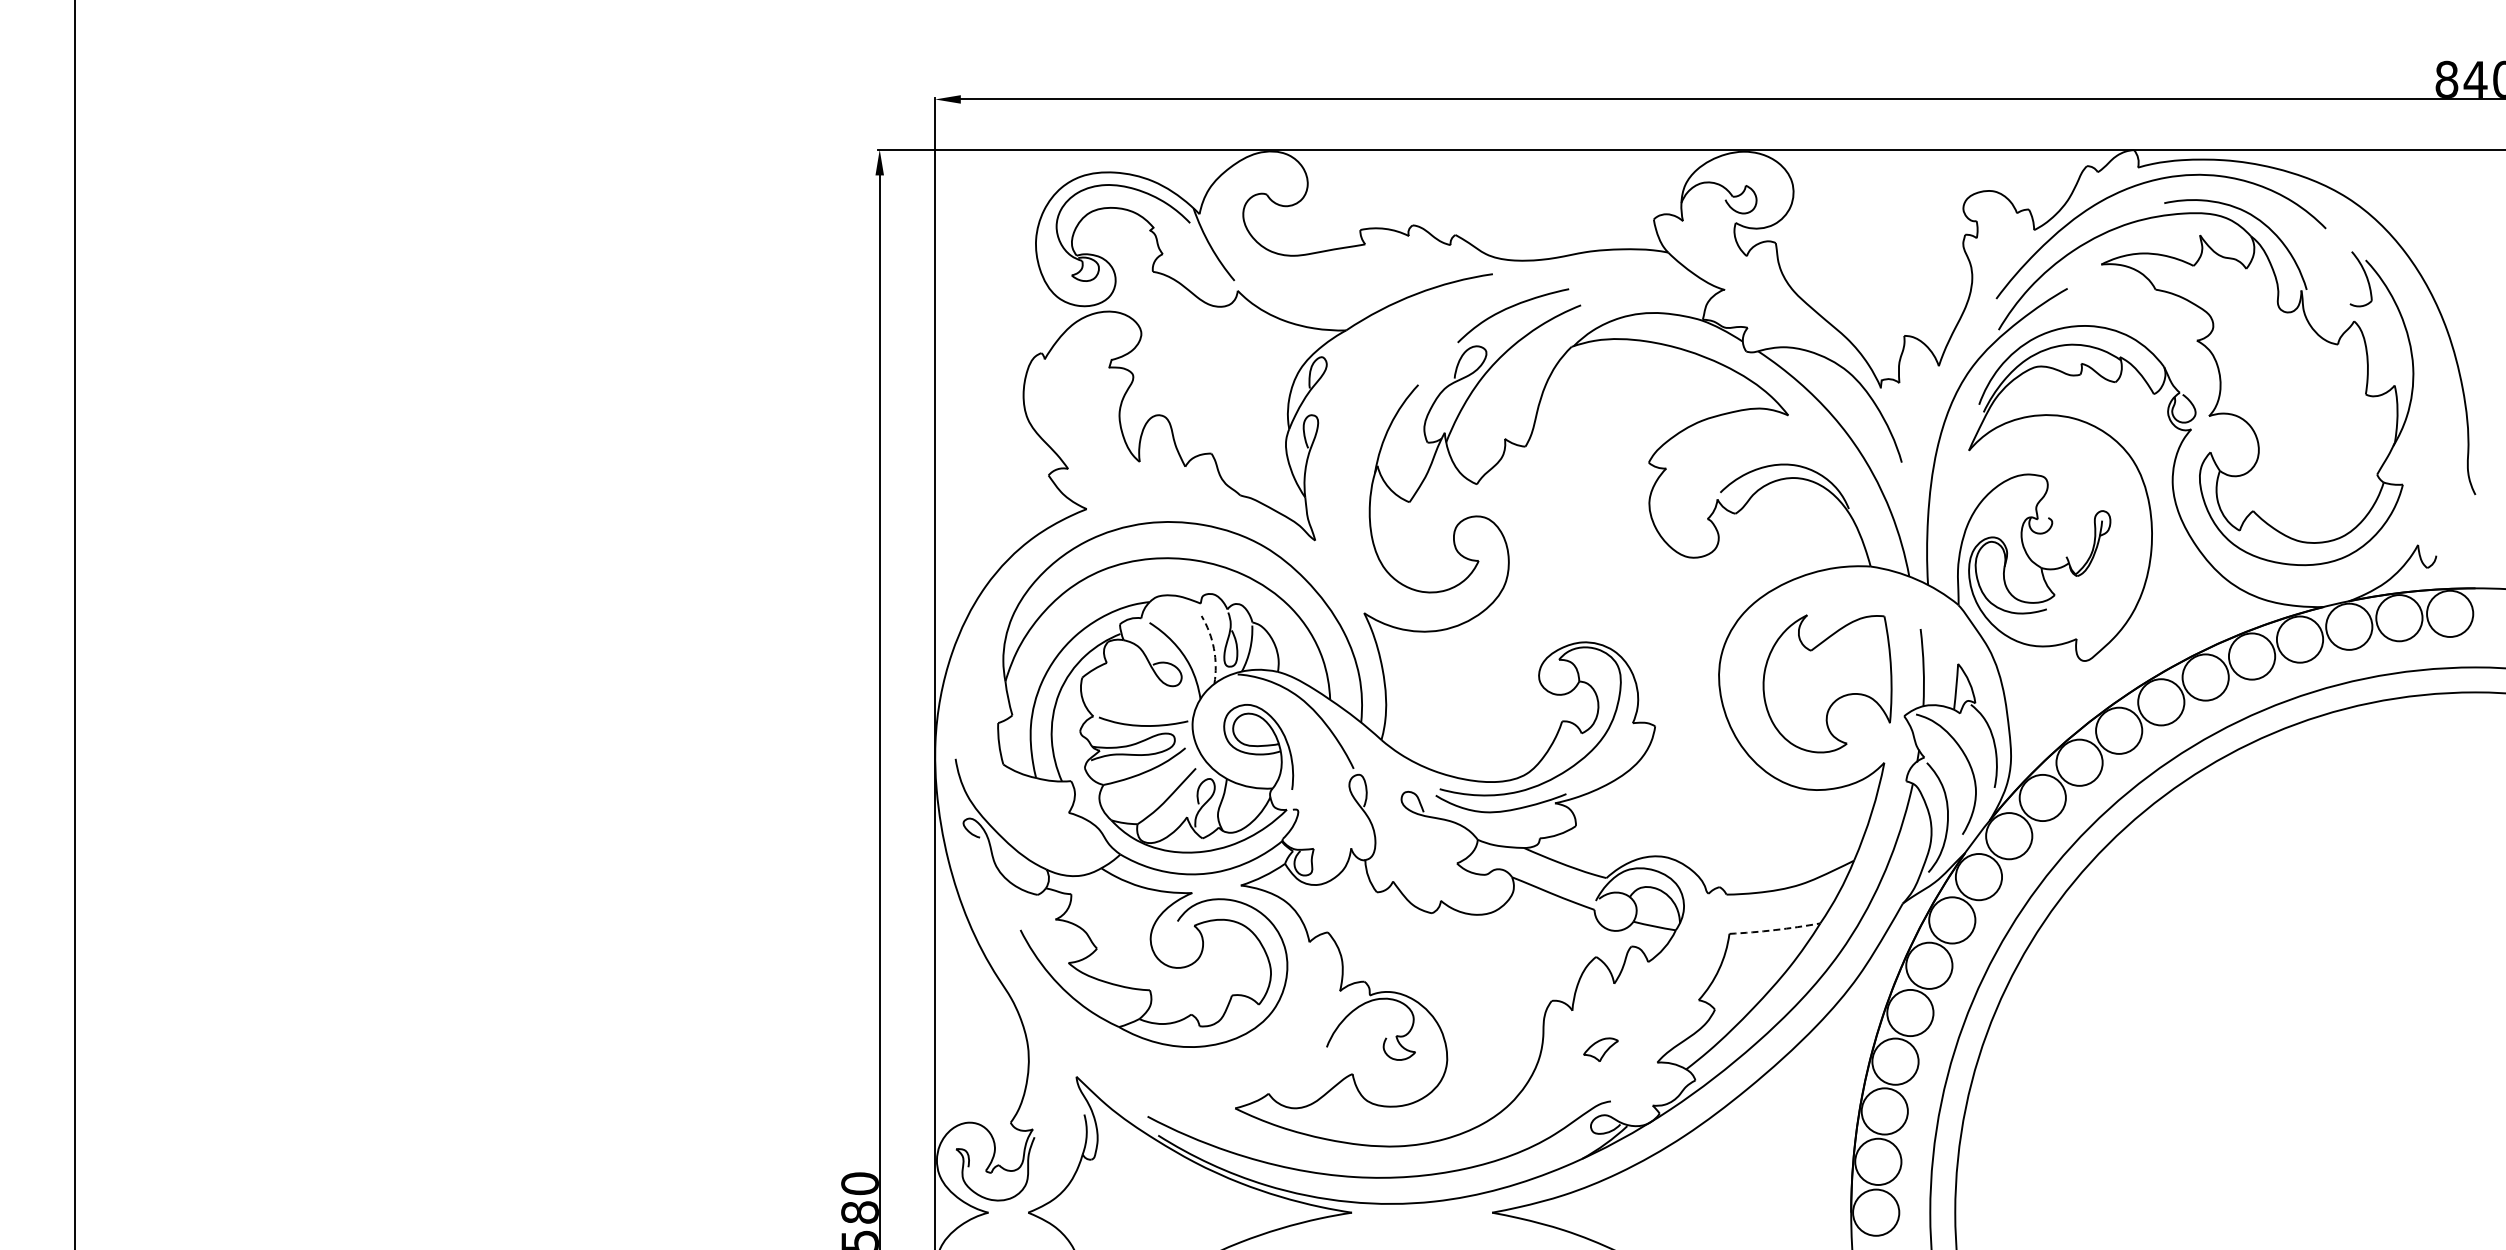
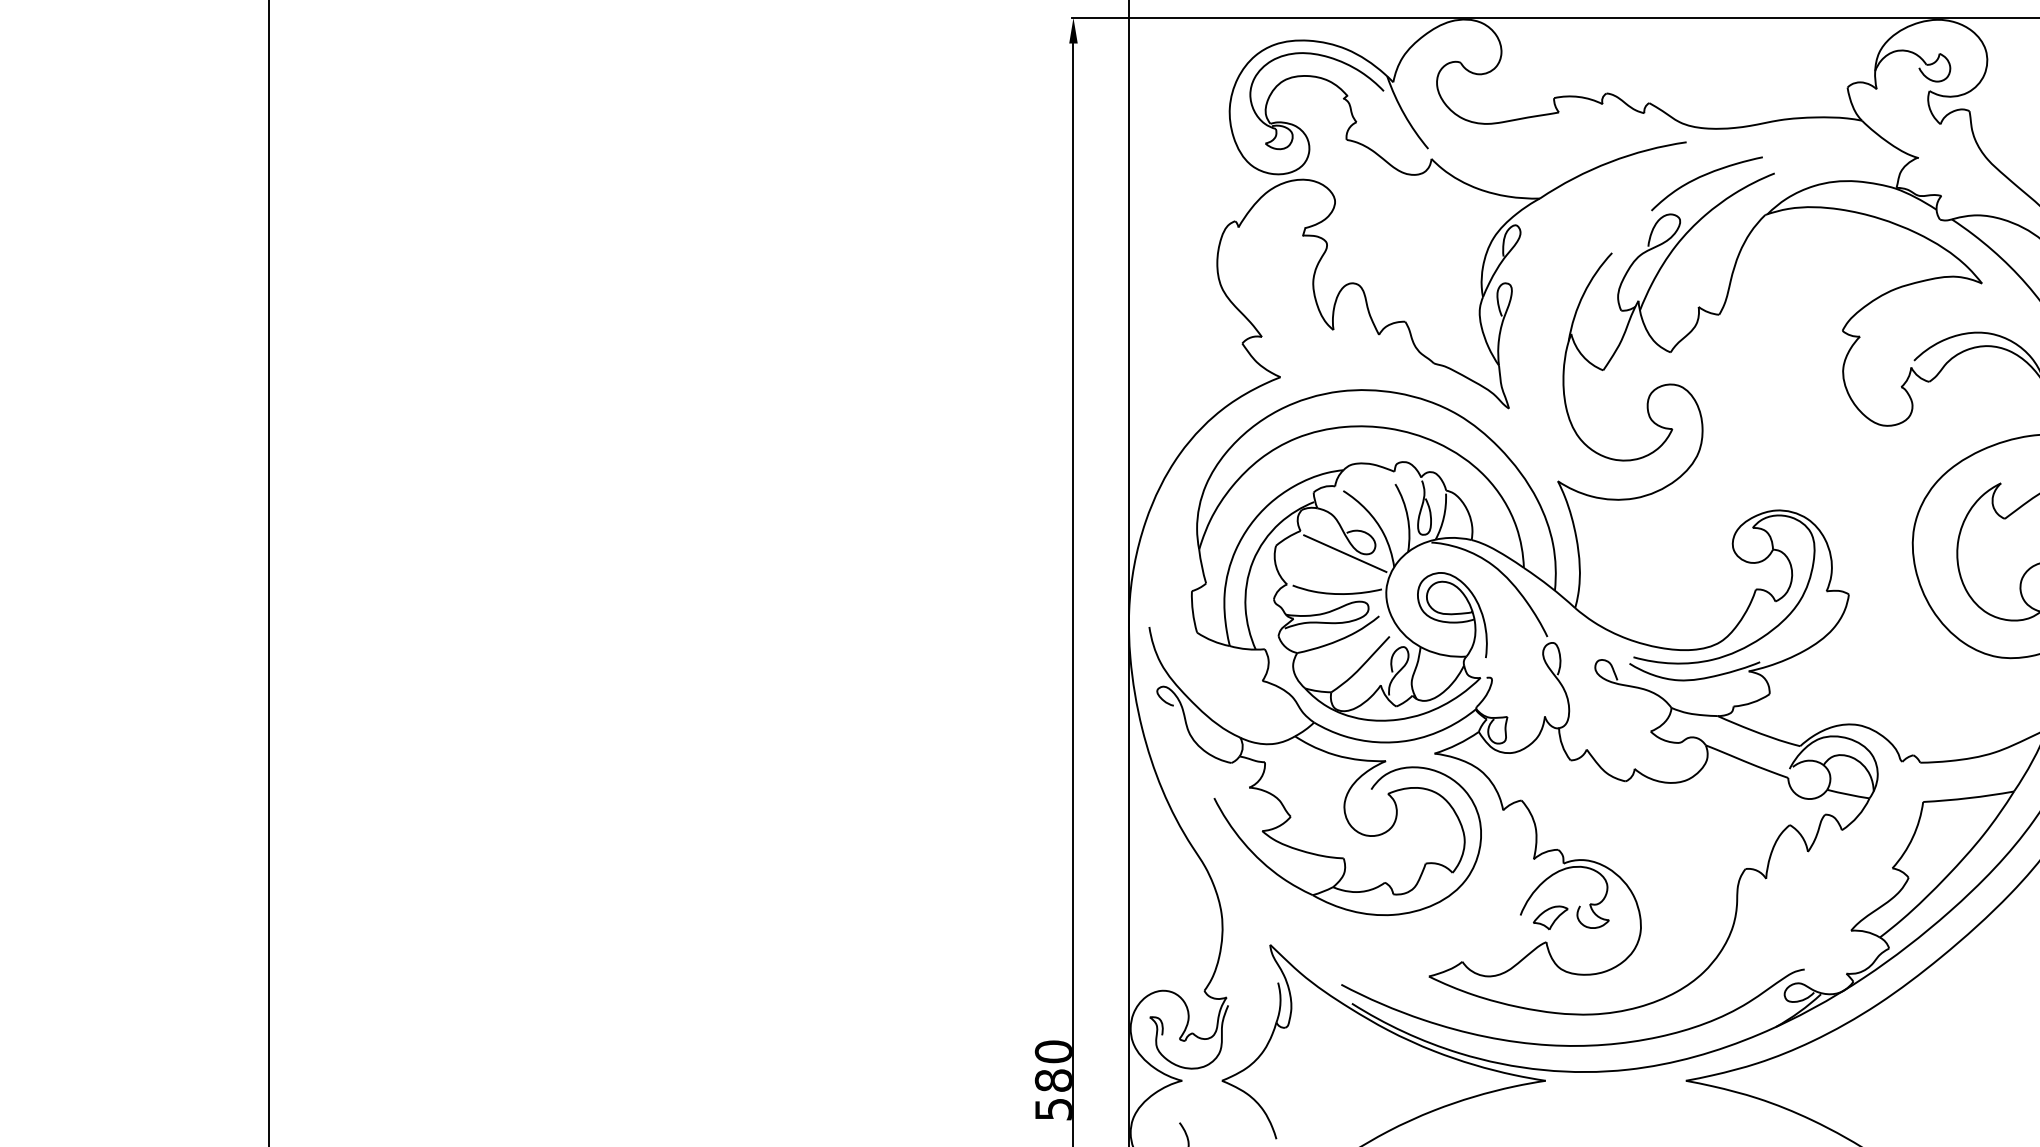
arc: (1213, 648) -> (1407, 516), dashed -> solid
line: (1151, 685) -> (1345, 553), added
arc: (1775, 930) -> (1969, 798), dashed -> solid
part: (1600, 1049) -> (1550, 917), moved

